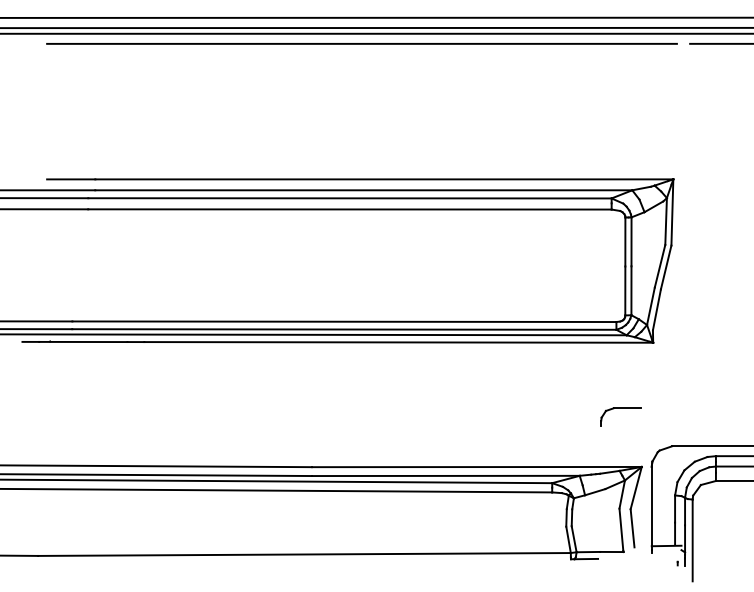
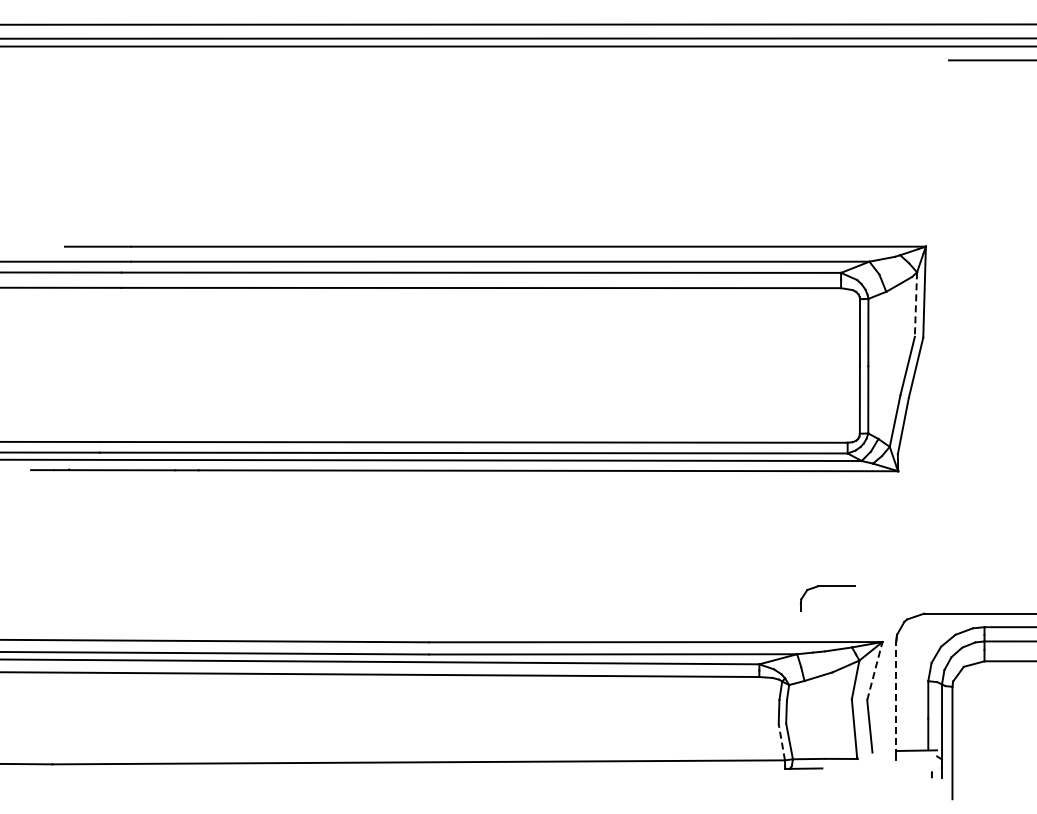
line: (361, 43) -> (497, 60), removed
line: (665, 222) -> (915, 305), solid -> dashed
part: (620, 408) -> (827, 586), moved
line: (635, 487) -> (874, 670), solid -> dashed
line: (651, 508) -> (896, 698), solid -> dashed
line: (568, 539) -> (781, 741), solid -> dashed

